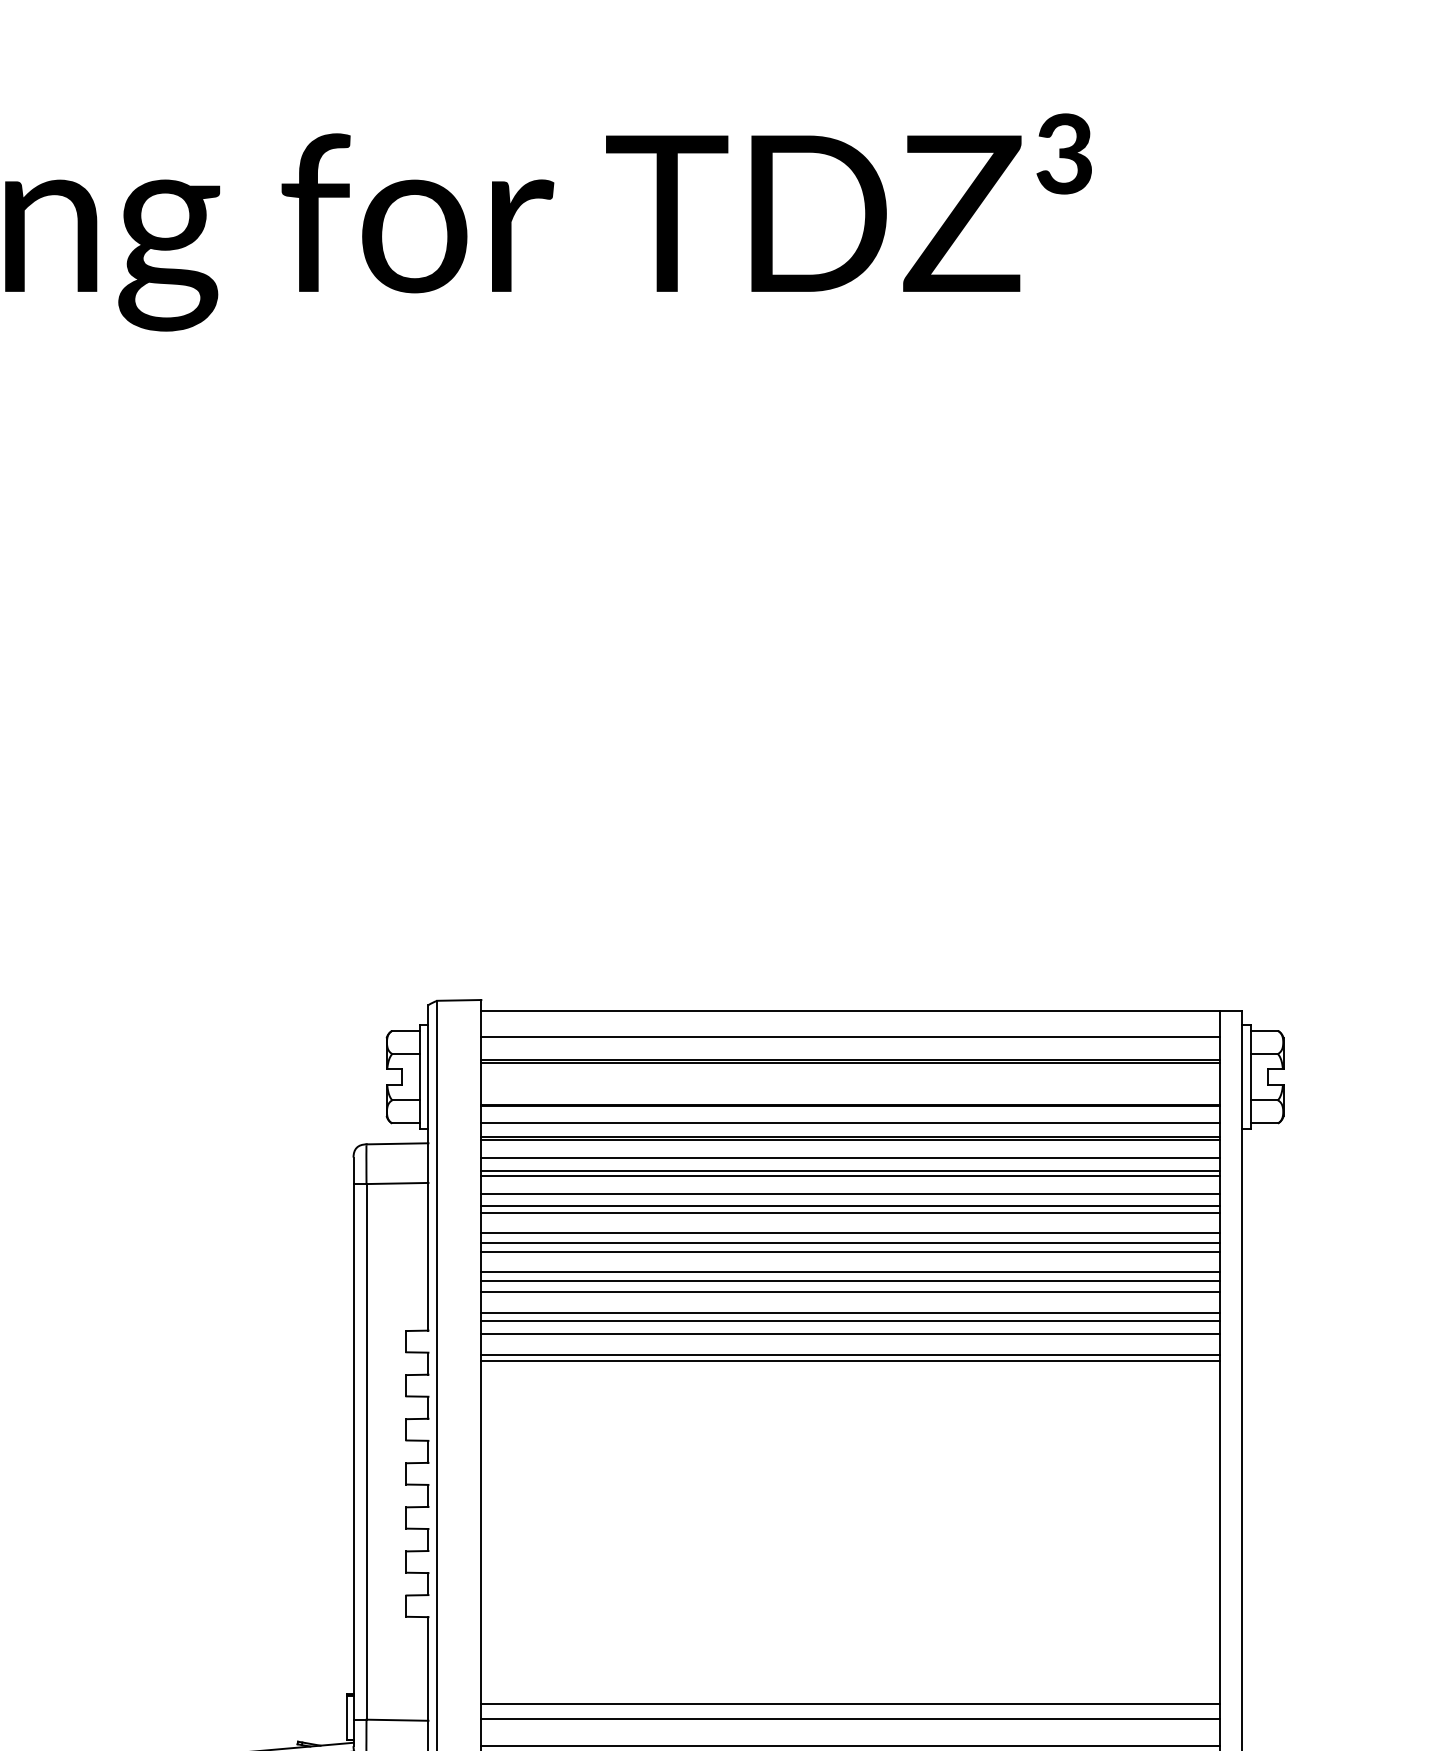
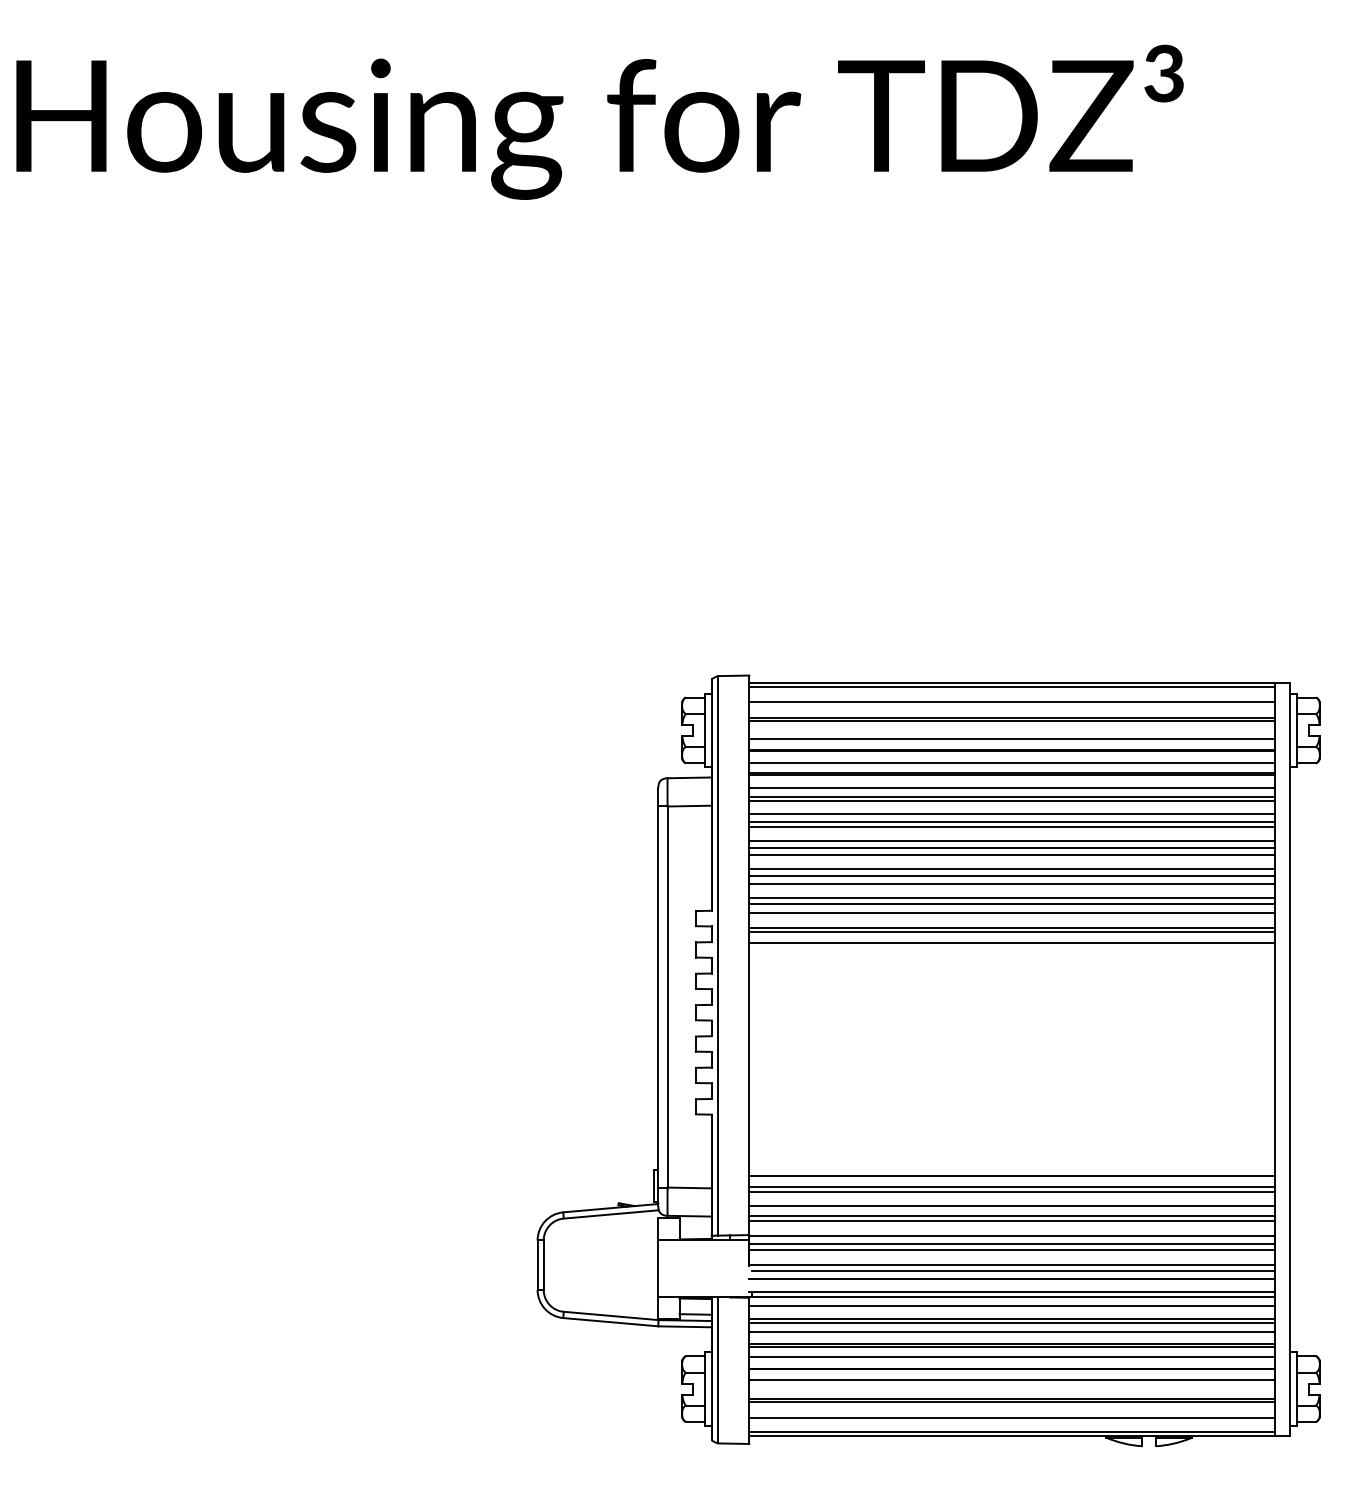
line: (849, 1016) -> (1011, 687), added
line: (849, 1089) -> (1011, 739), added
line: (849, 1376) -> (1011, 943), added
line: (849, 1725) -> (1011, 1191), added

